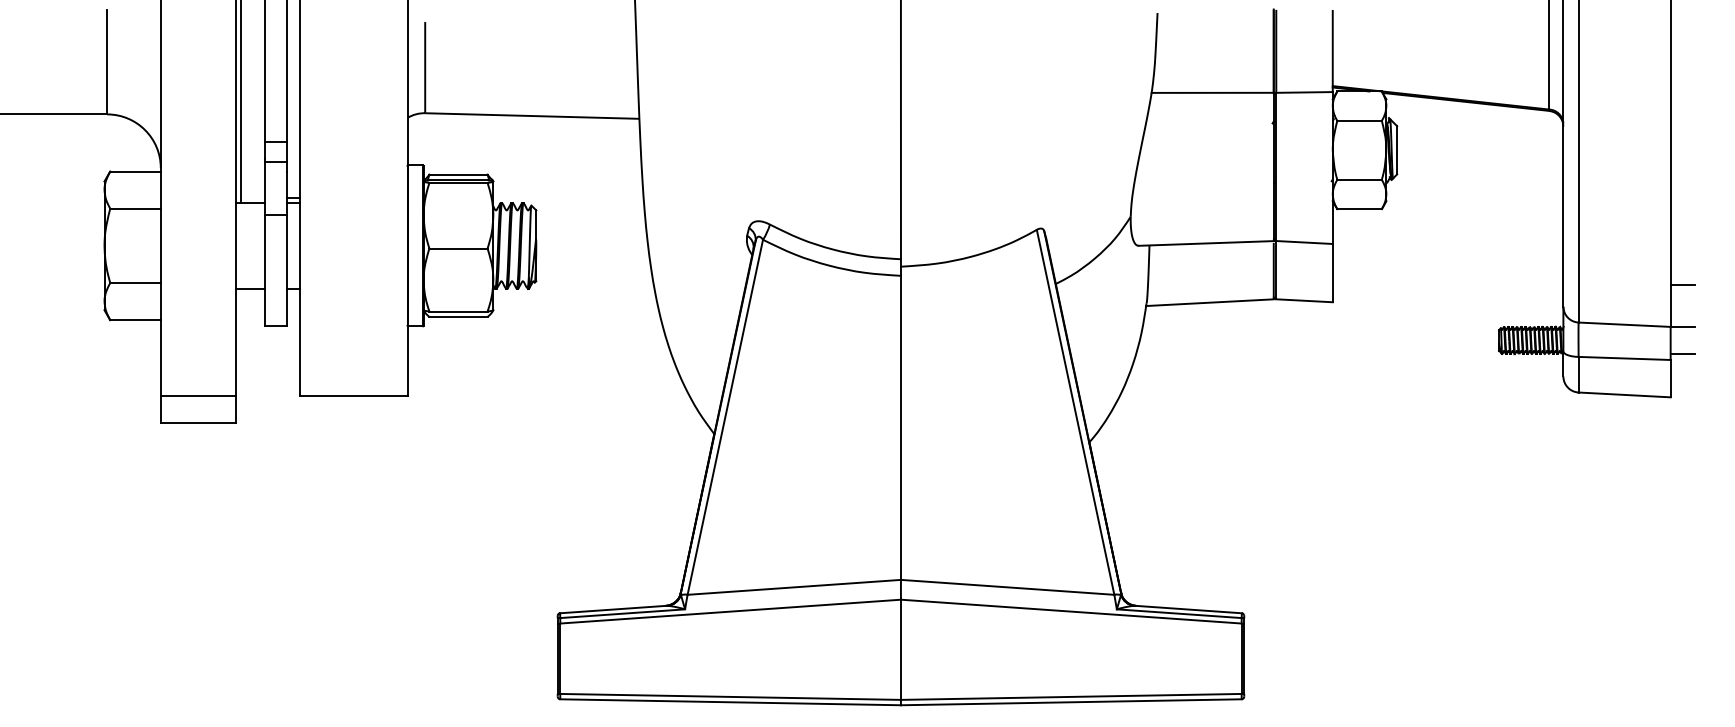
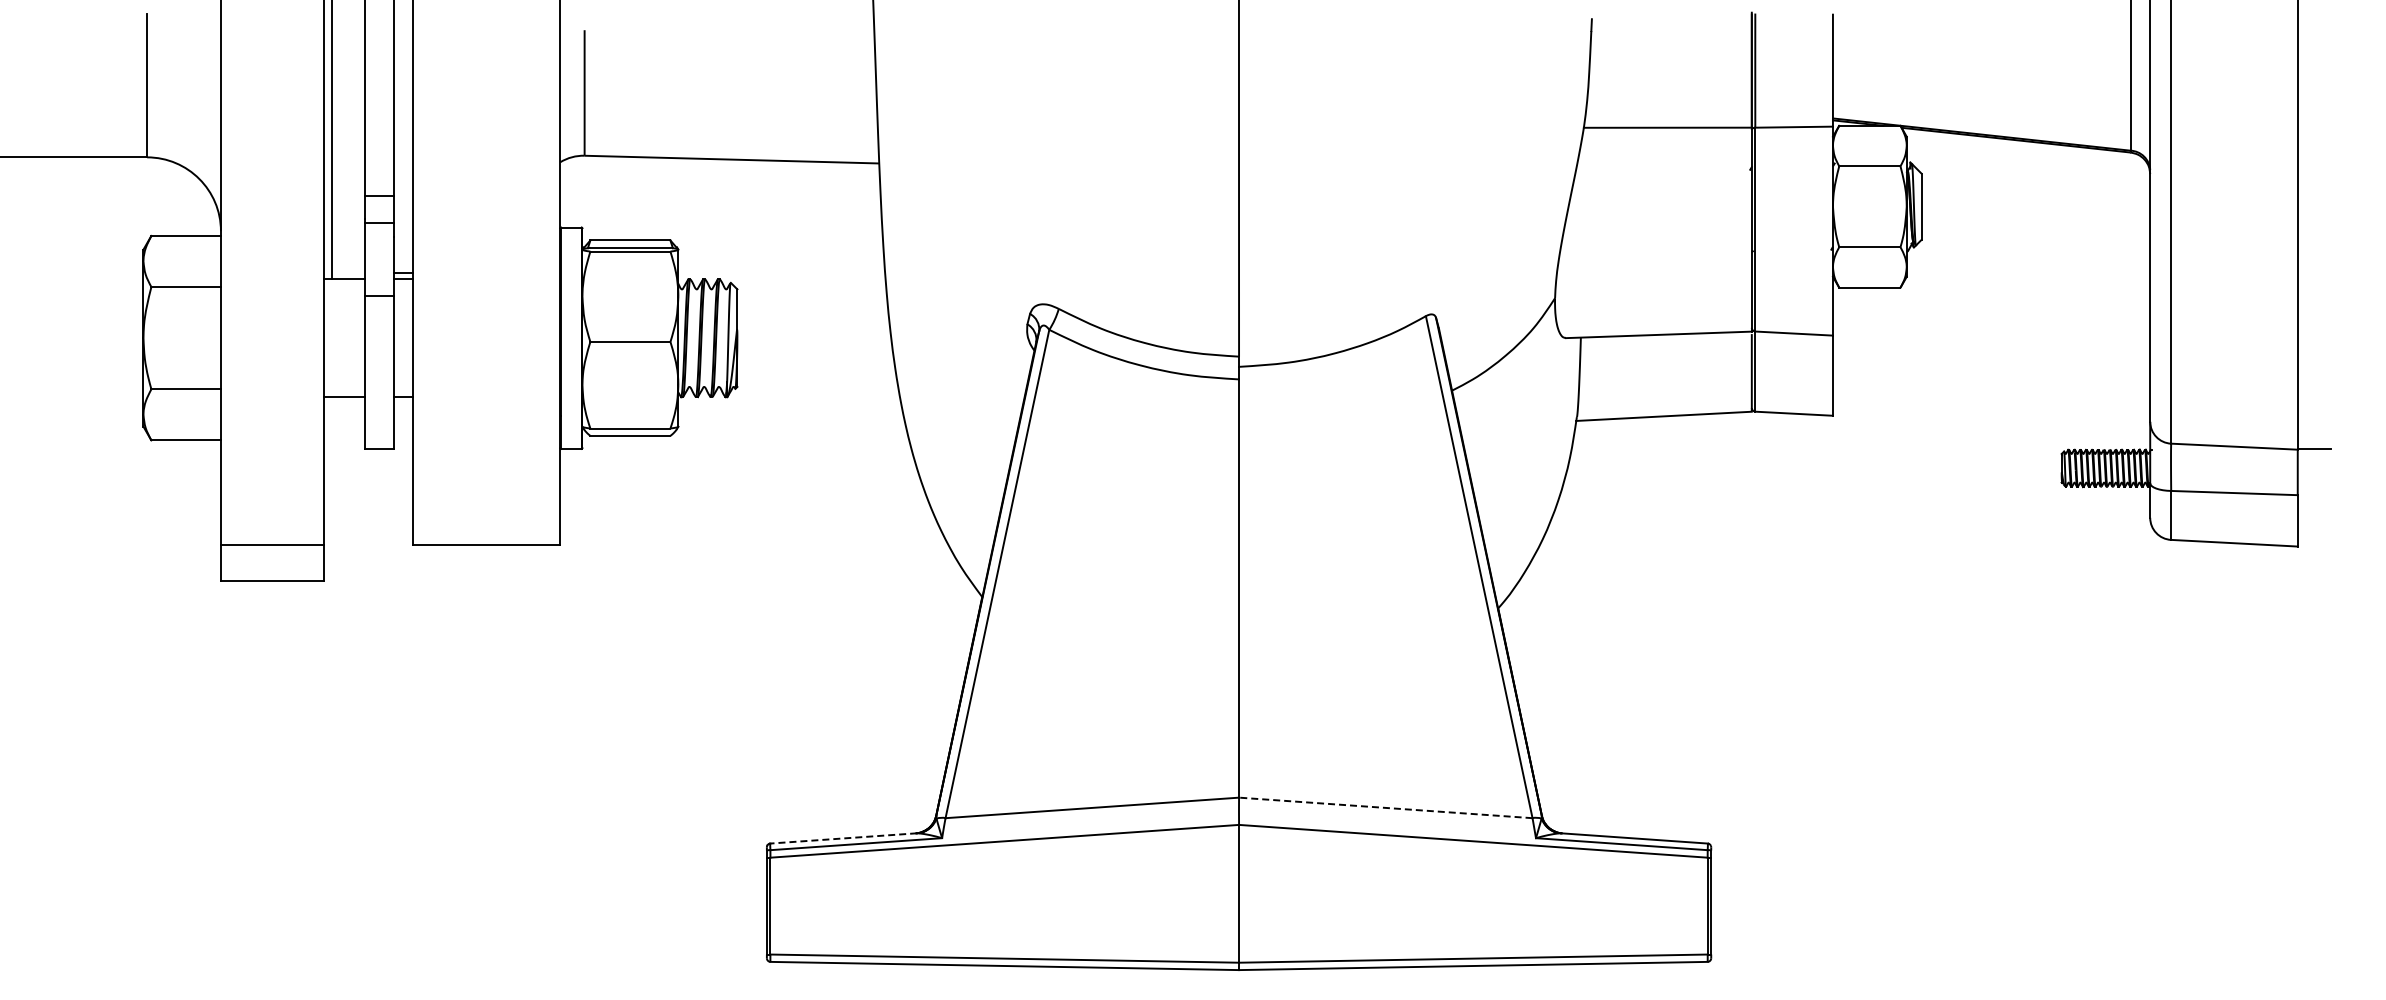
line: (1682, 285) -> (2314, 392), removed
line: (1682, 354) -> (2314, 487), removed
line: (1007, 587) -> (1385, 807), solid -> dashed
line: (613, 609) -> (843, 838), solid -> dashed

